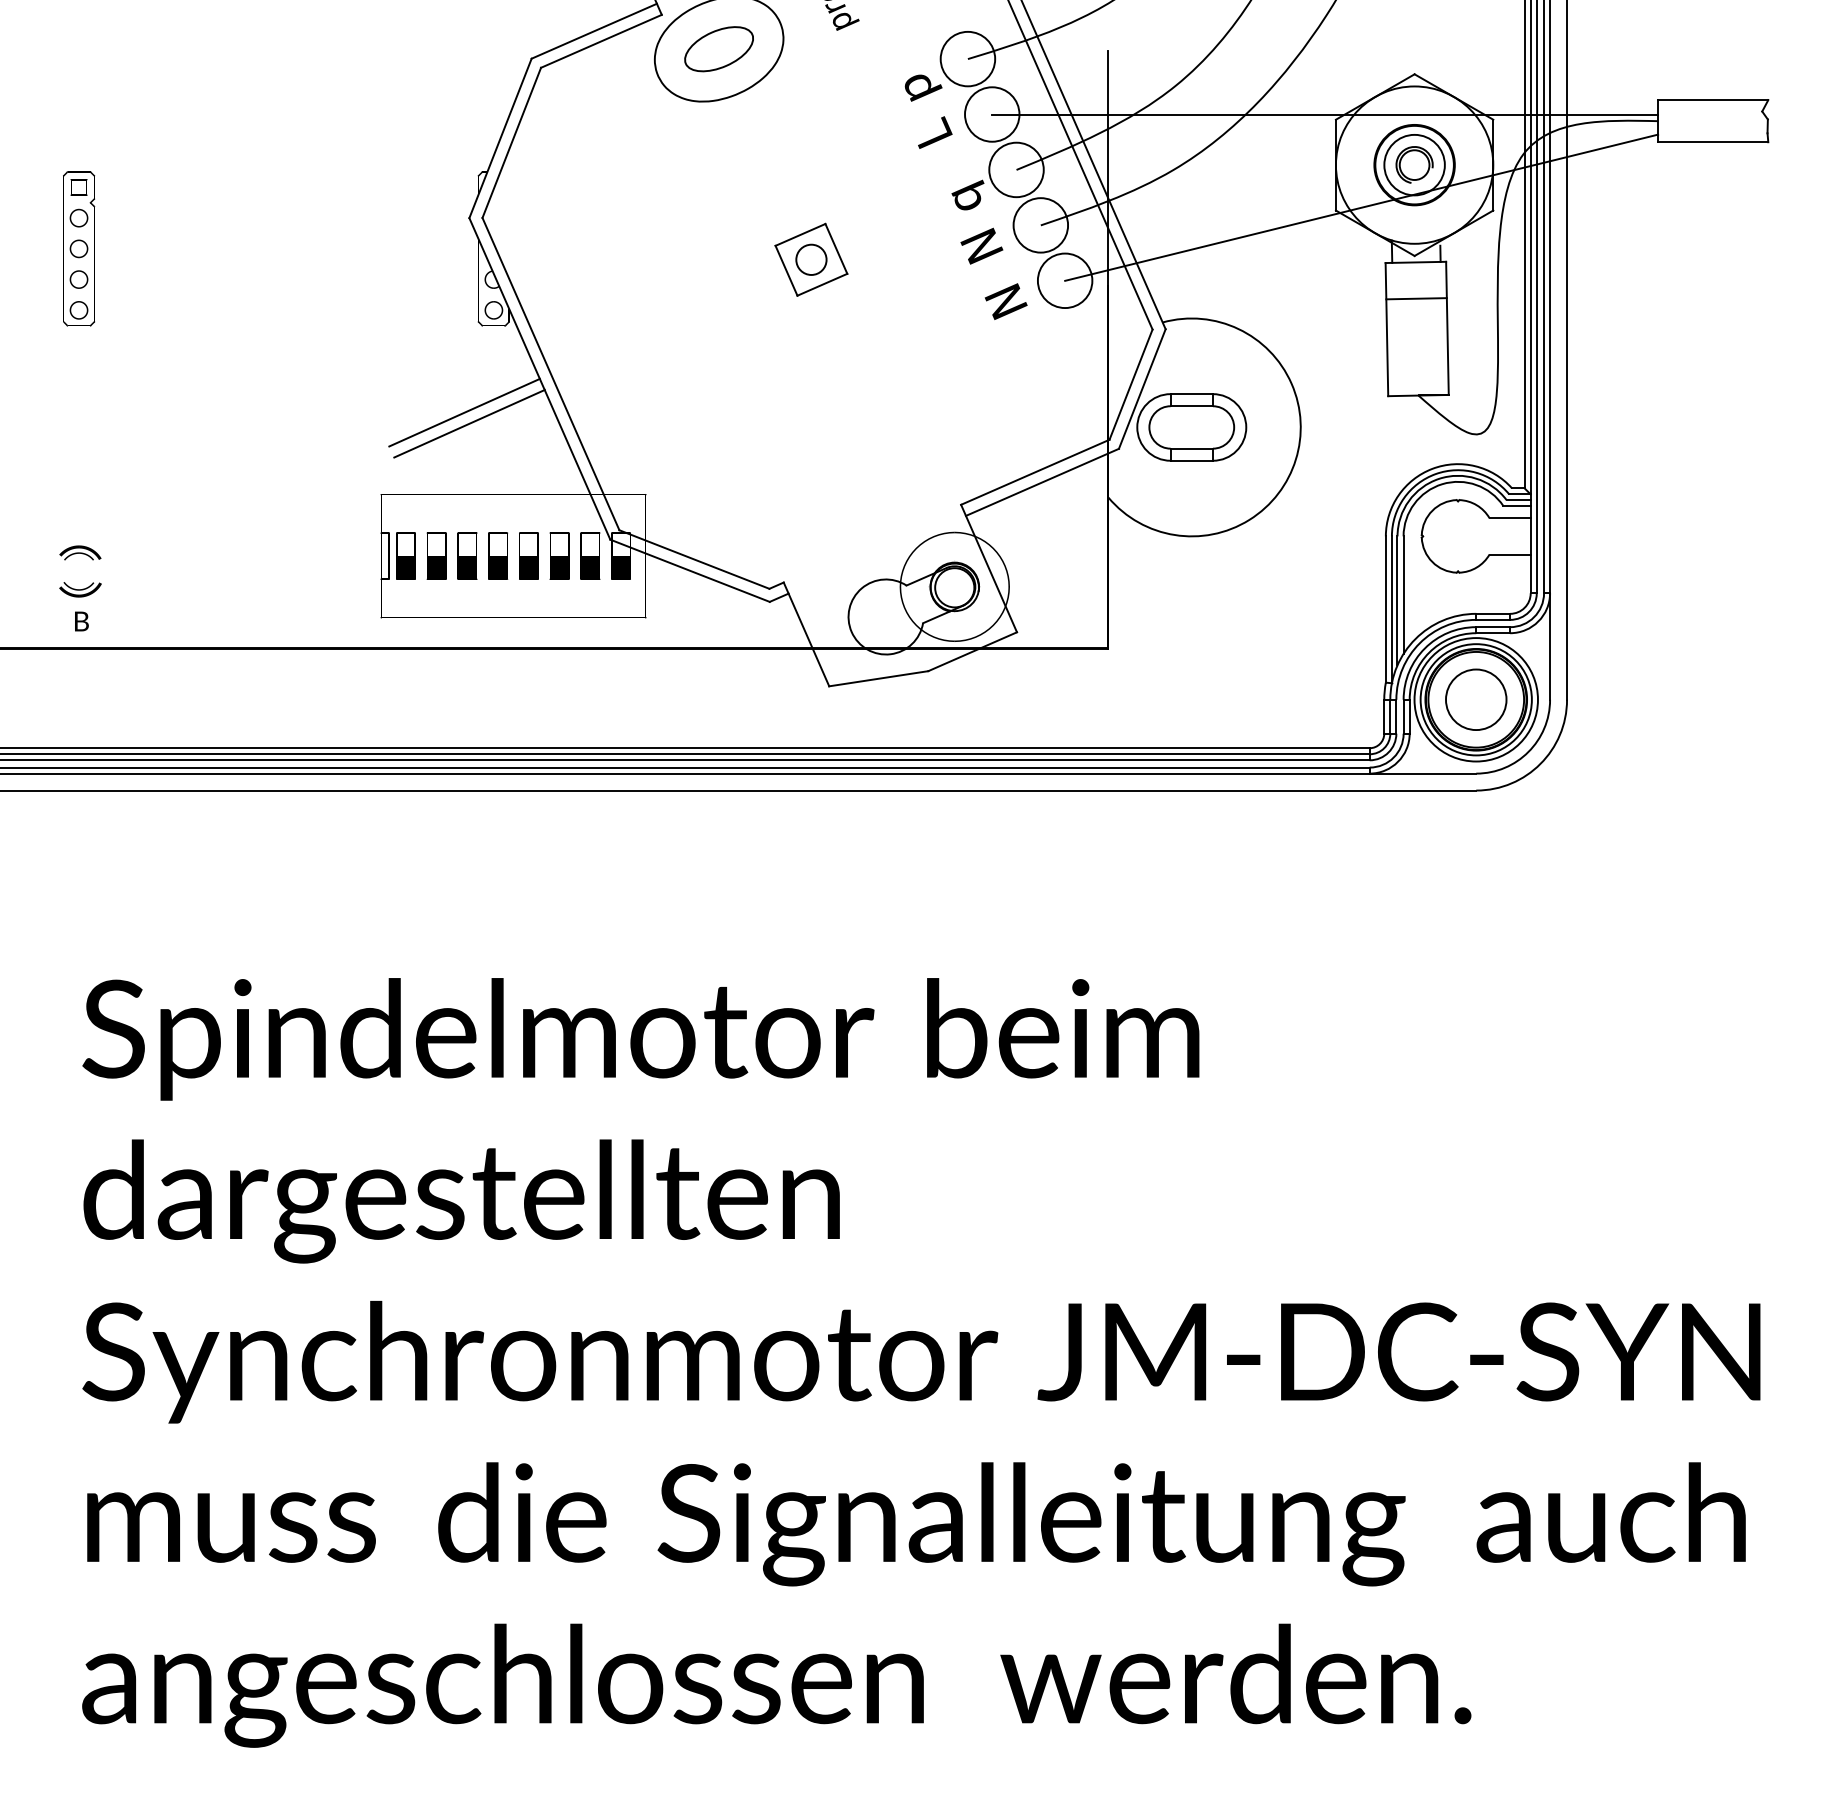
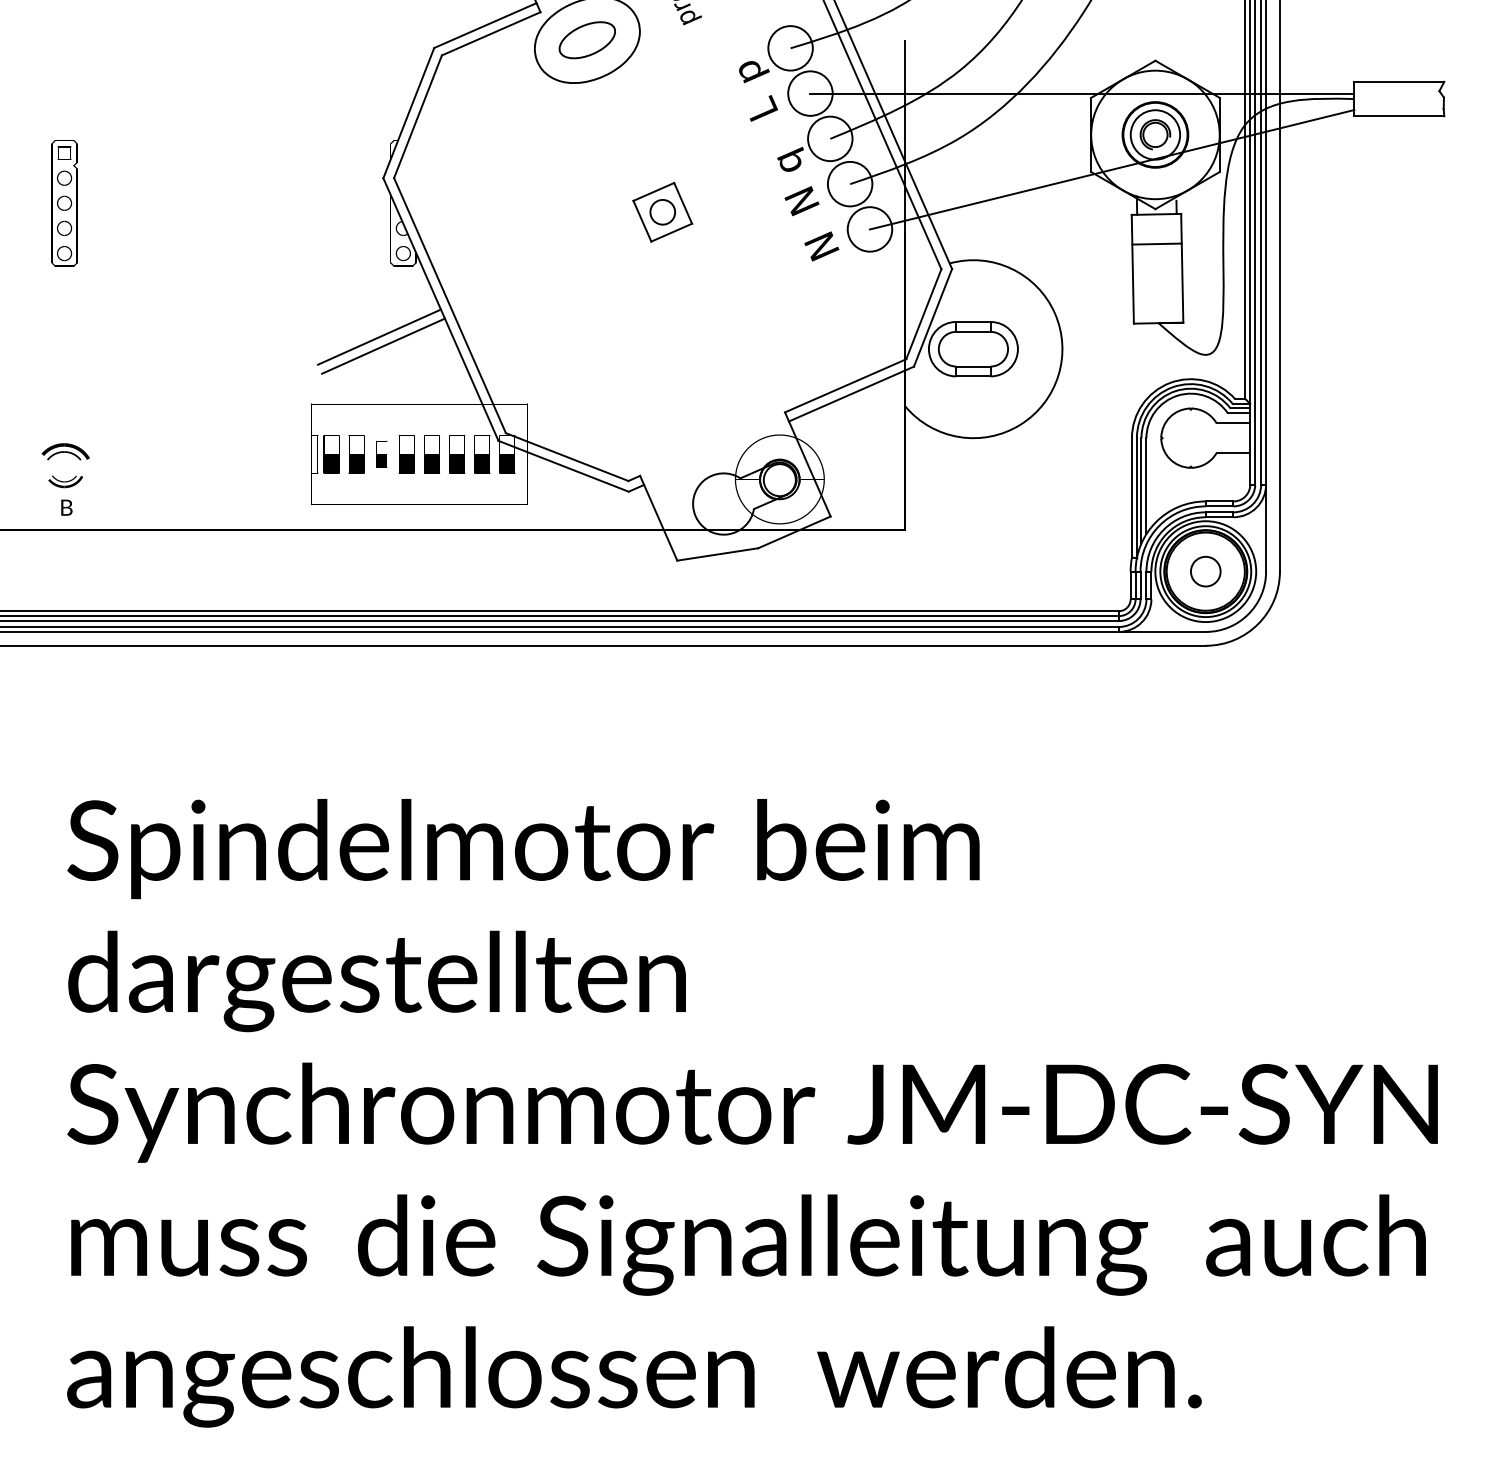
part: (80, 552) -> (65, 451), size x1.4
part: (467, 556) -> (381, 454), size x0.7
circle: (1475, 699) -> (1205, 571), size x0.6

